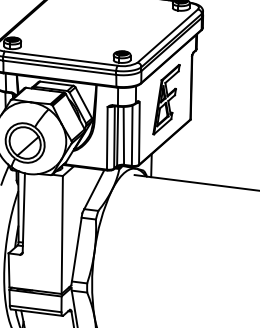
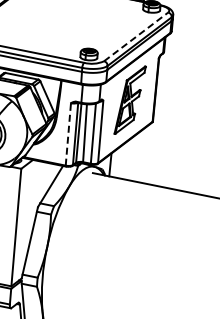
line: (168, 35) -> (136, 36), solid -> dashed
line: (107, 137) -> (68, 133), solid -> dashed

